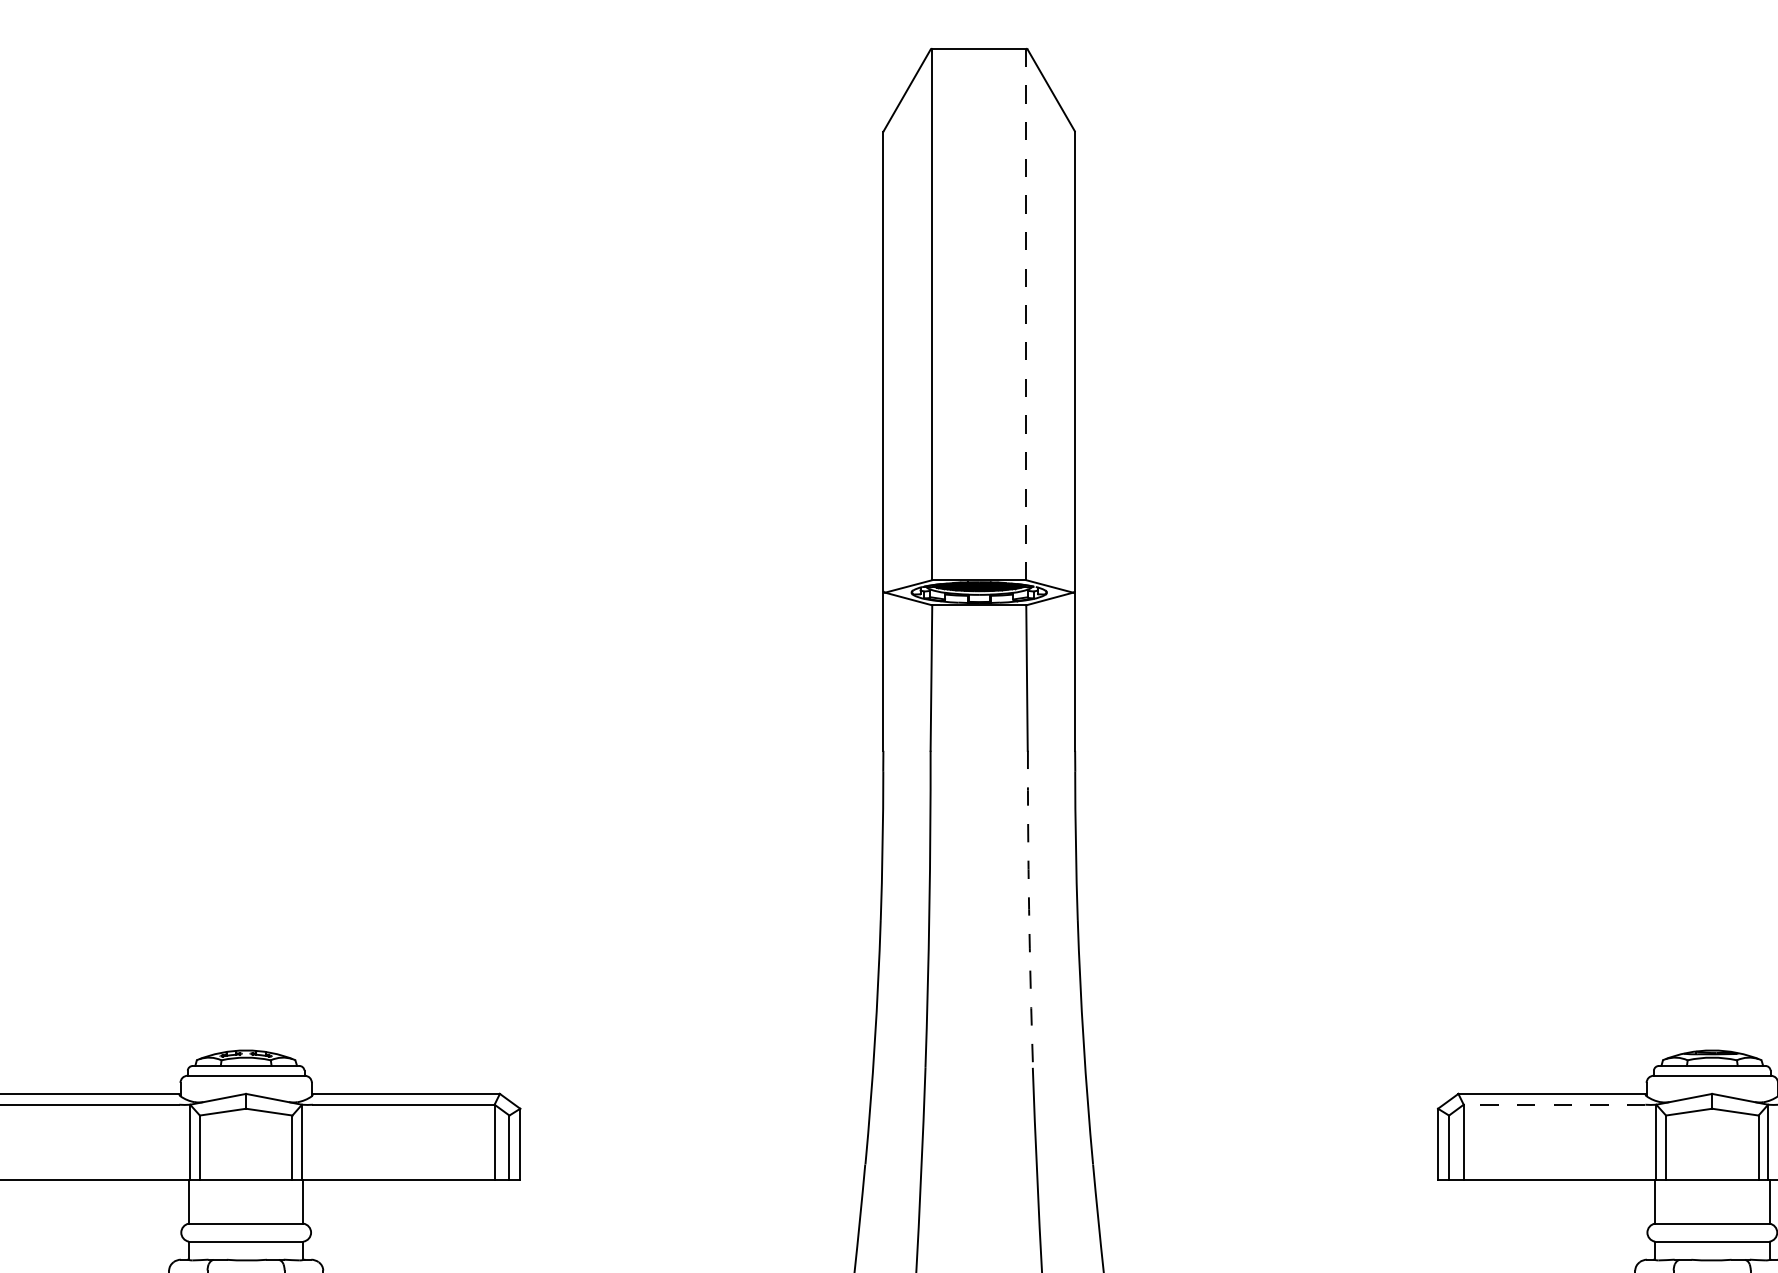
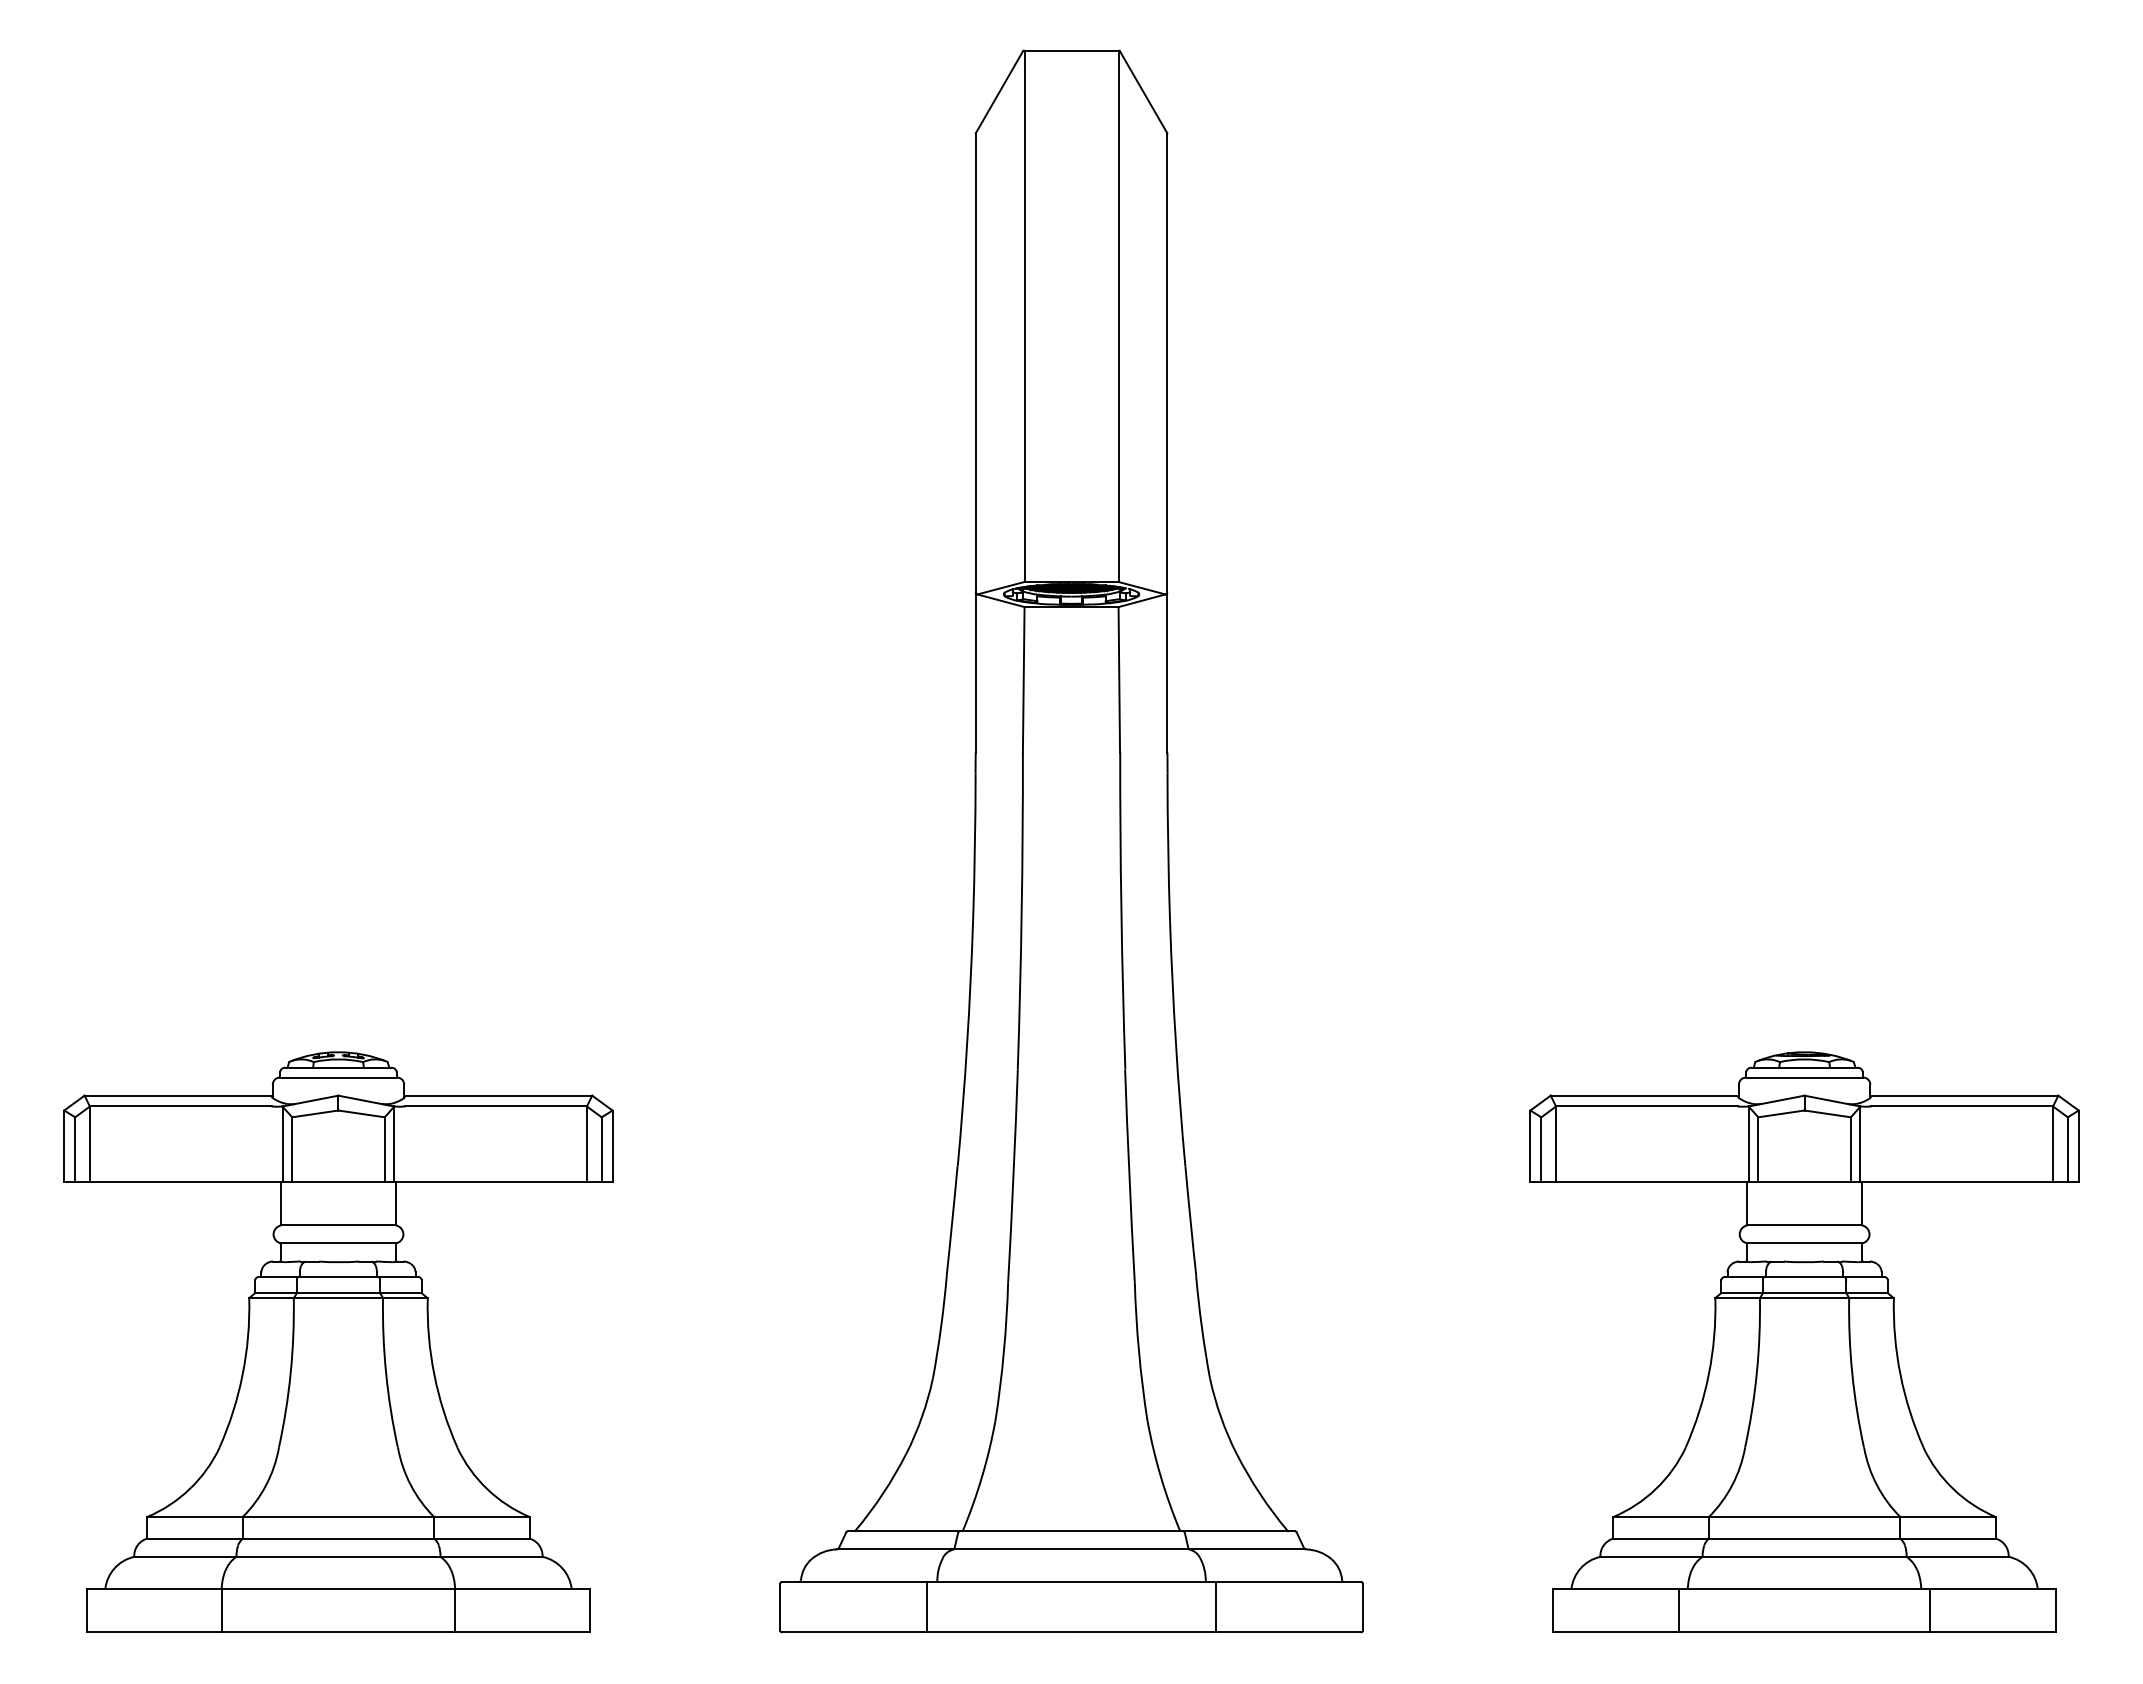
line: (1026, 314) -> (1118, 316), dashed -> solid
arc: (1029, 909) -> (1121, 911), dashed -> solid
line: (1554, 1104) -> (1646, 1106), dashed -> solid

